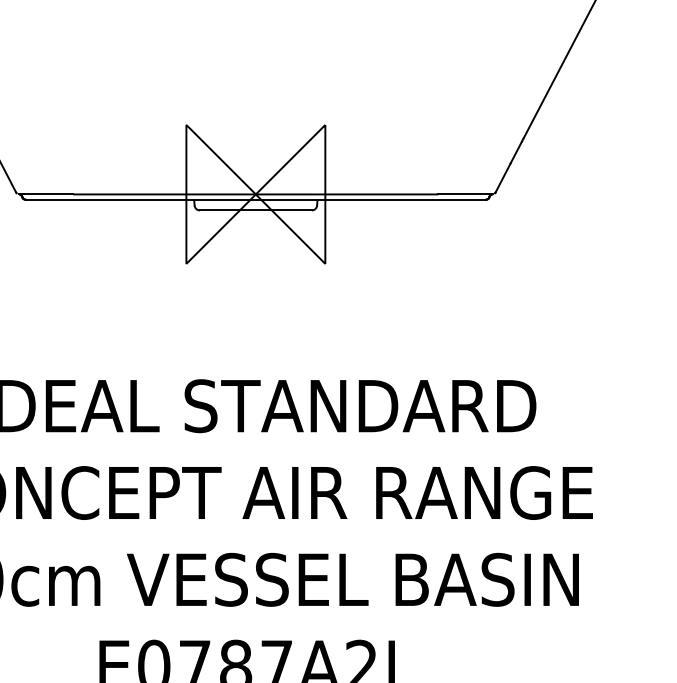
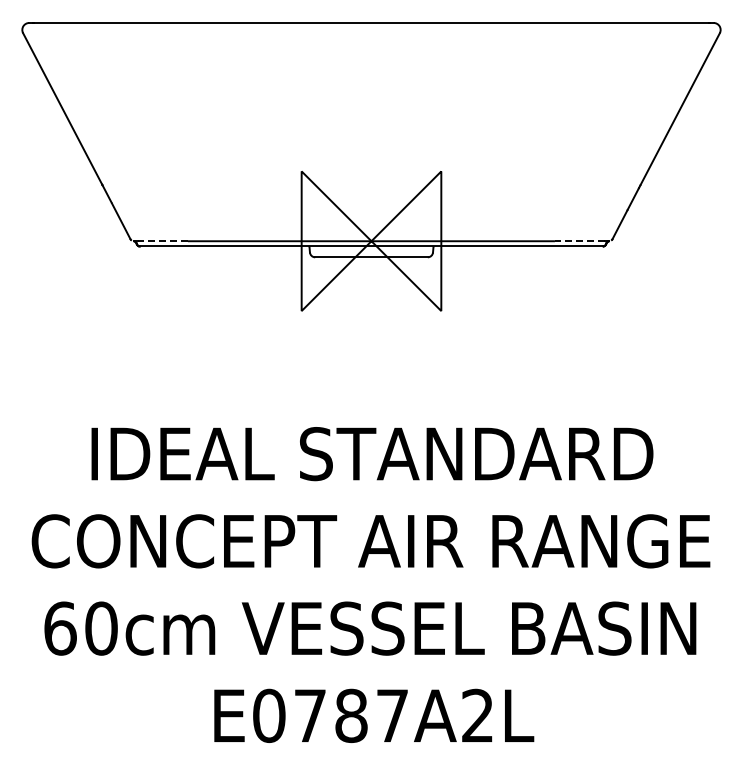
line: (48, 194) -> (163, 241), solid -> dashed
line: (462, 194) -> (579, 241), solid -> dashed

